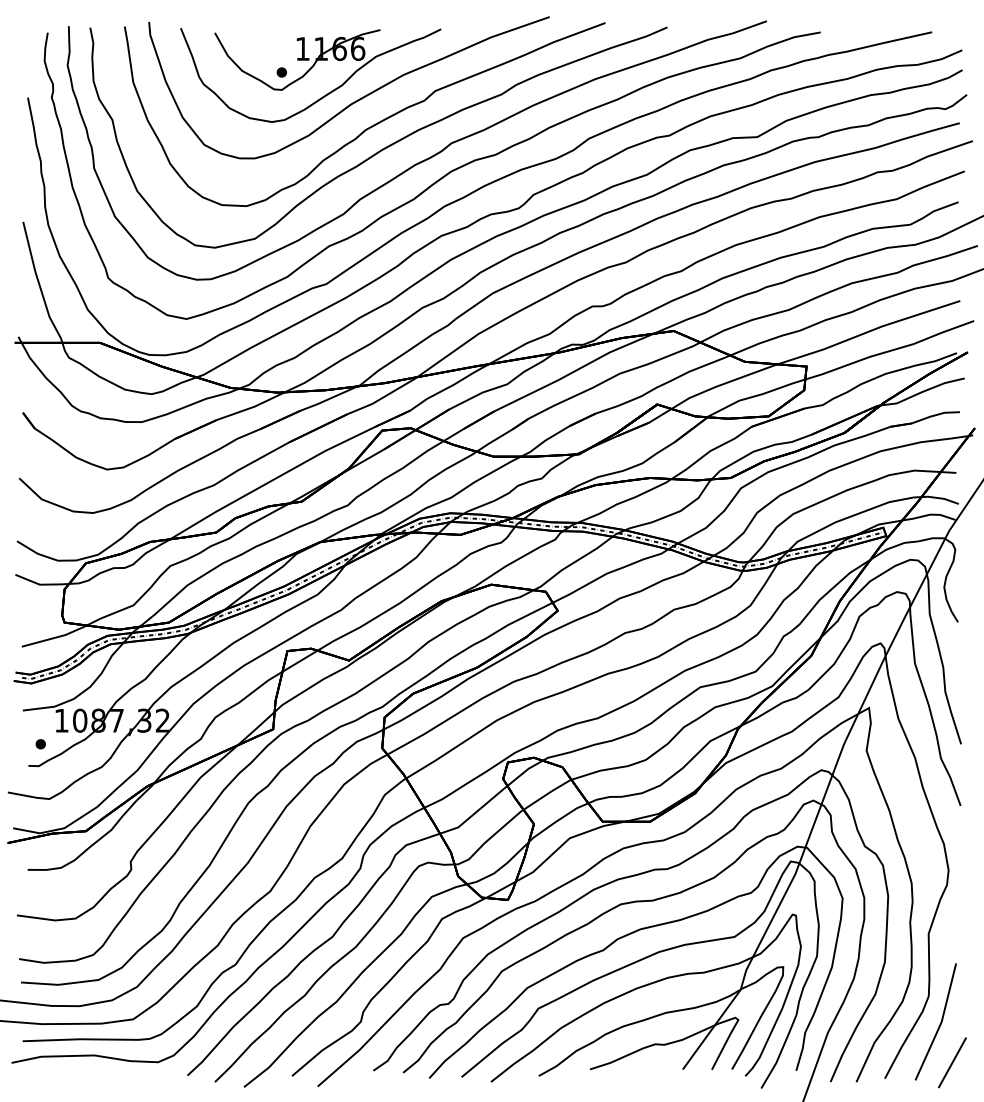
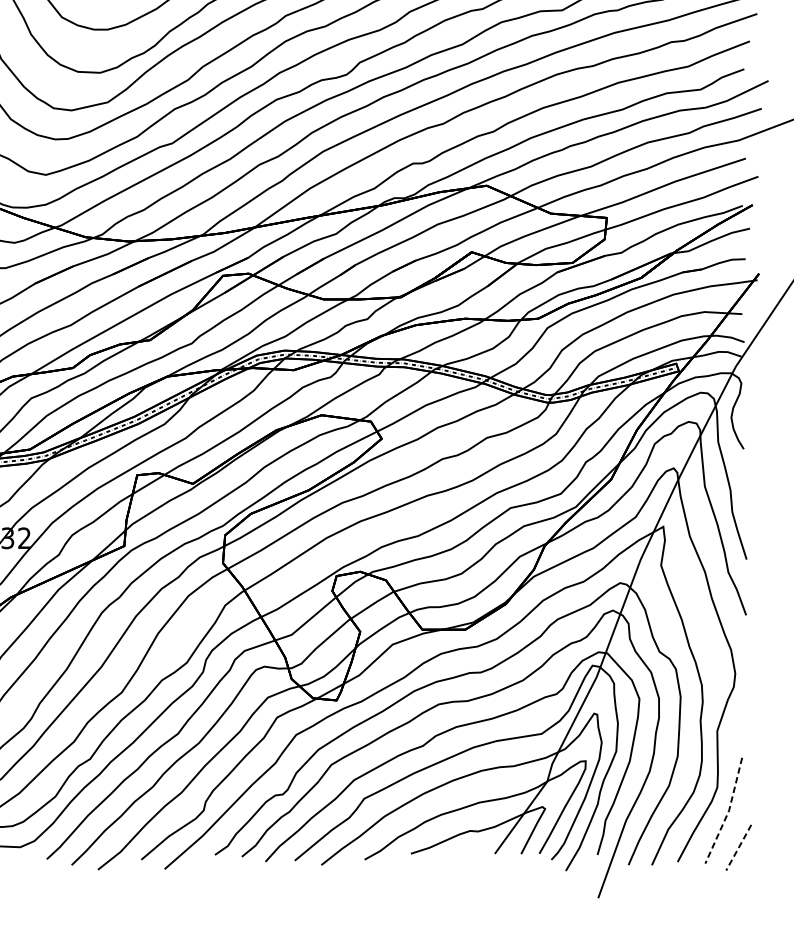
line: (940, 1023) -> (727, 812), solid -> dashed
line: (952, 1062) -> (738, 847), solid -> dashed

